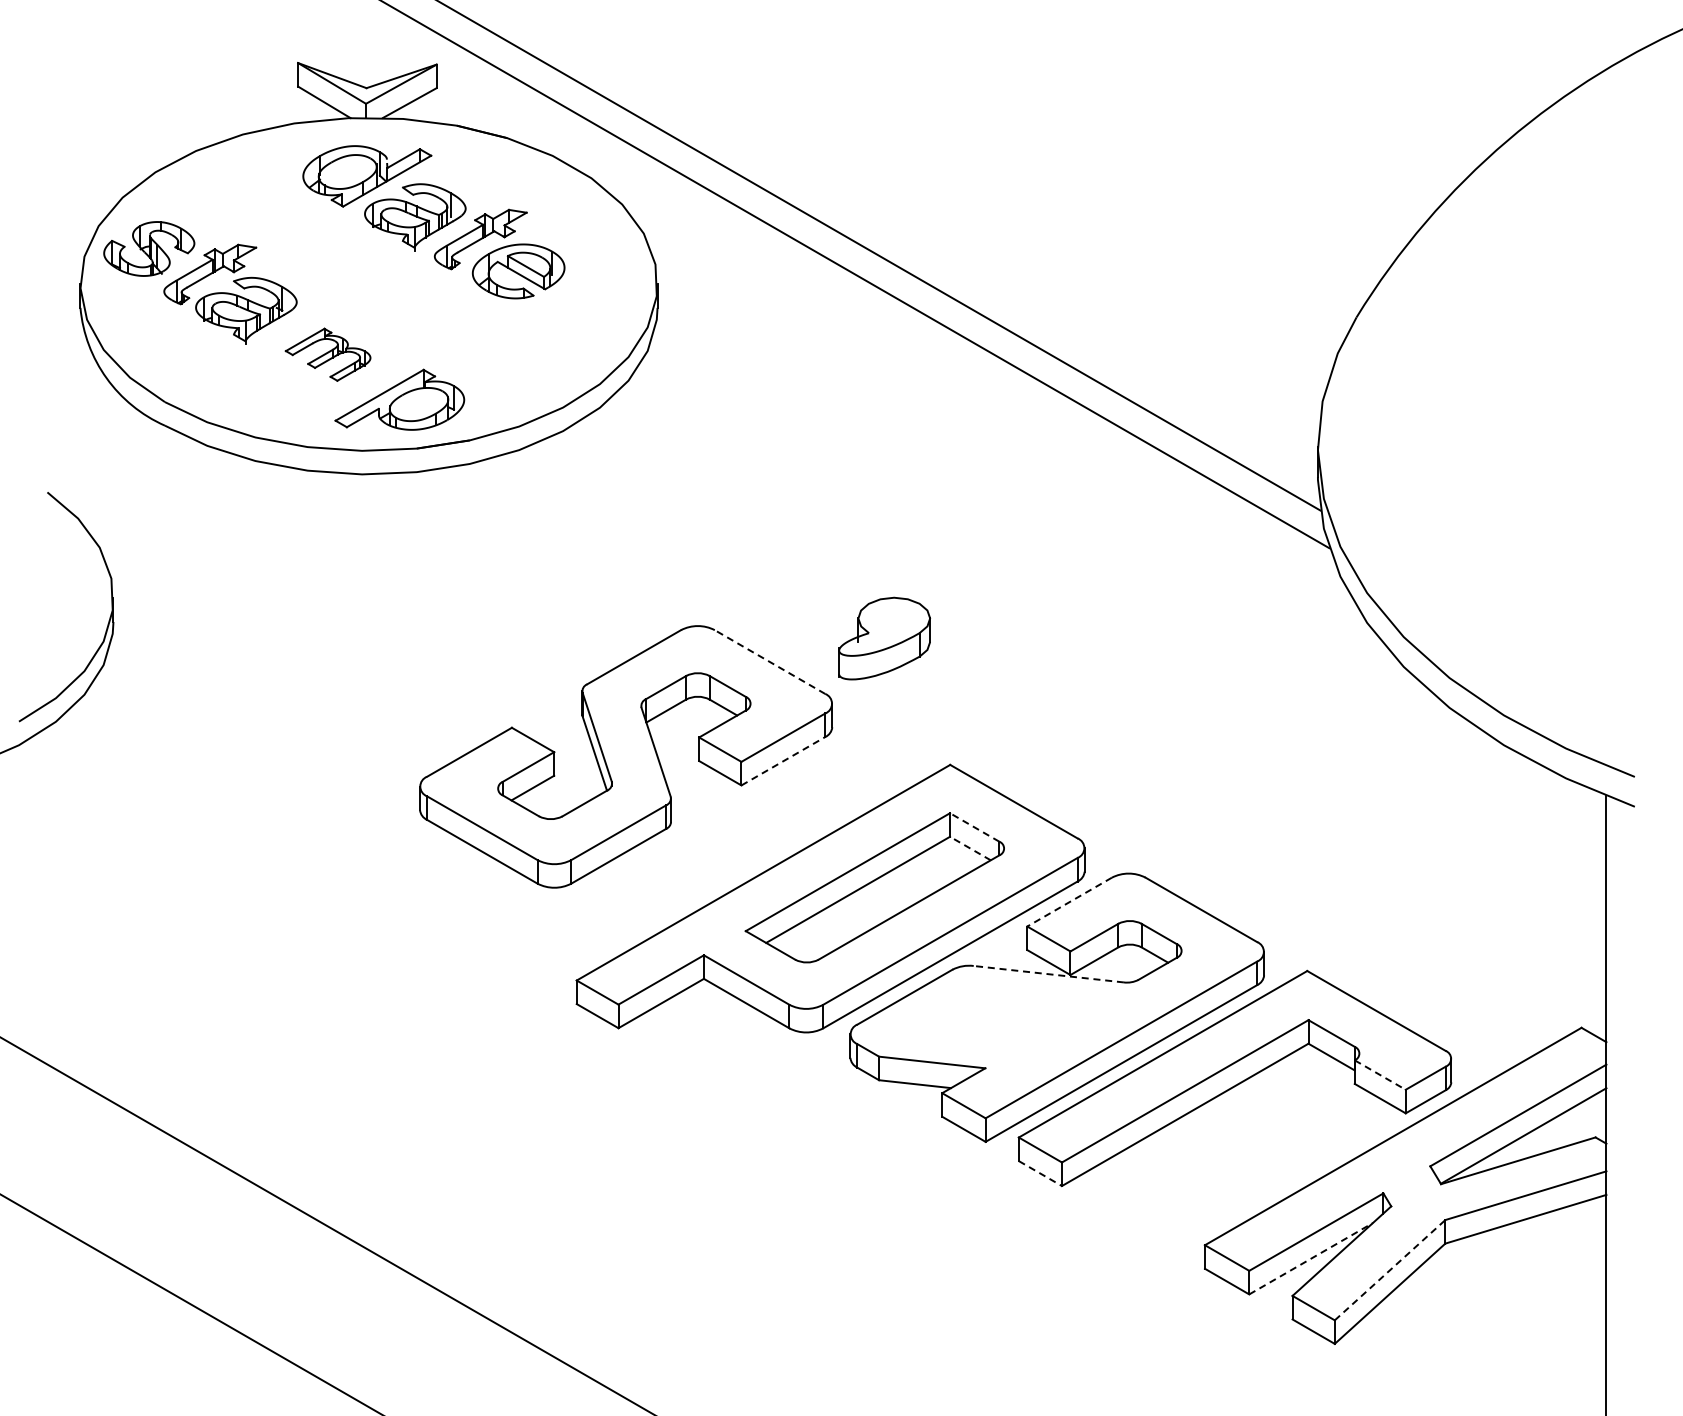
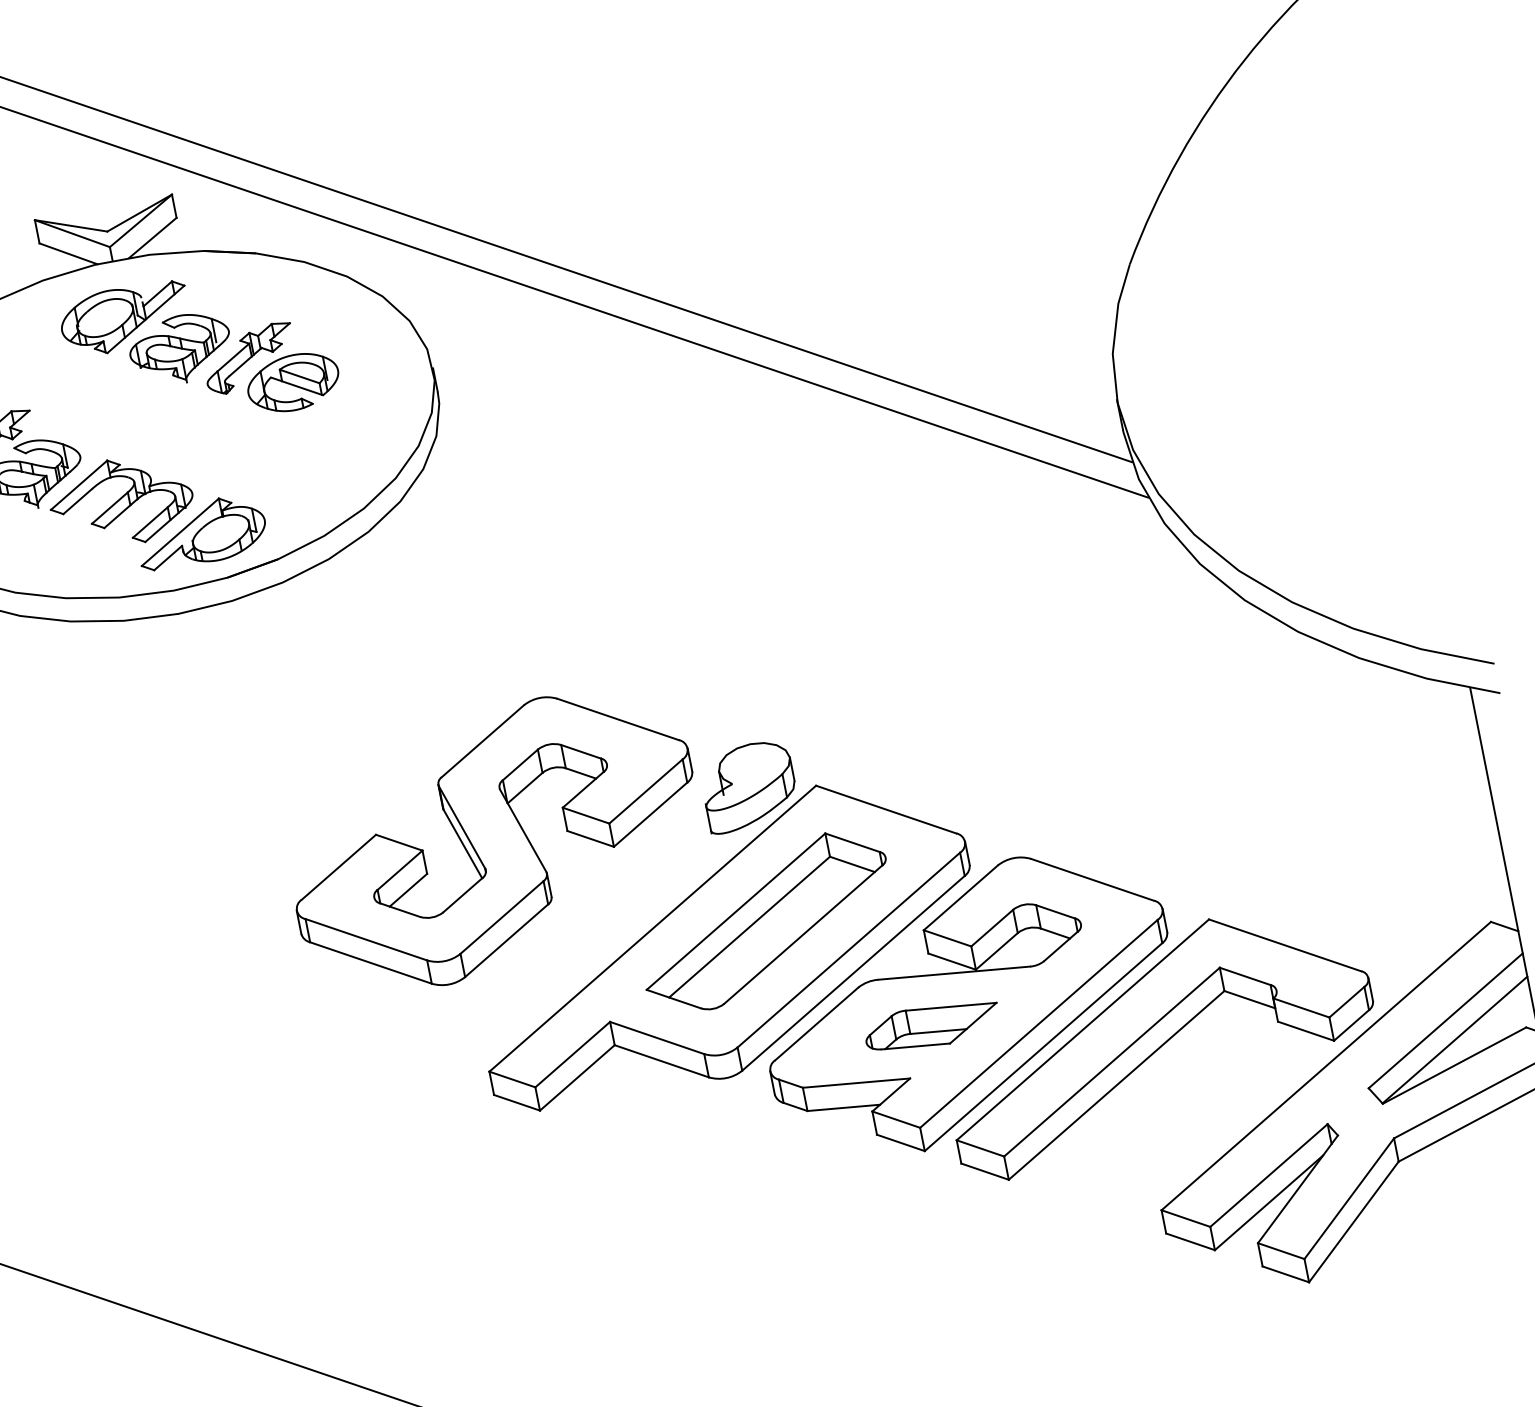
part: (327, 354) -> (120, 502), size x1.67
part: (884, 638) -> (748, 786), moved
line: (770, 662) -> (618, 719), dashed -> solid
line: (783, 760) -> (650, 813), dashed -> solid
line: (974, 827) -> (852, 842), dashed -> solid
line: (970, 848) -> (852, 864), dashed -> solid
line: (1069, 902) -> (960, 898), dashed -> solid
line: (1048, 974) -> (954, 973), dashed -> solid
part: (1016, 1021) -> (931, 1026), added
line: (1380, 1075) -> (1301, 1008), dashed -> solid
line: (1040, 1173) -> (985, 1171), dashed -> solid
line: (1311, 1258) -> (1269, 1202), dashed -> solid
line: (1390, 1270) -> (1349, 1198), dashed -> solid

